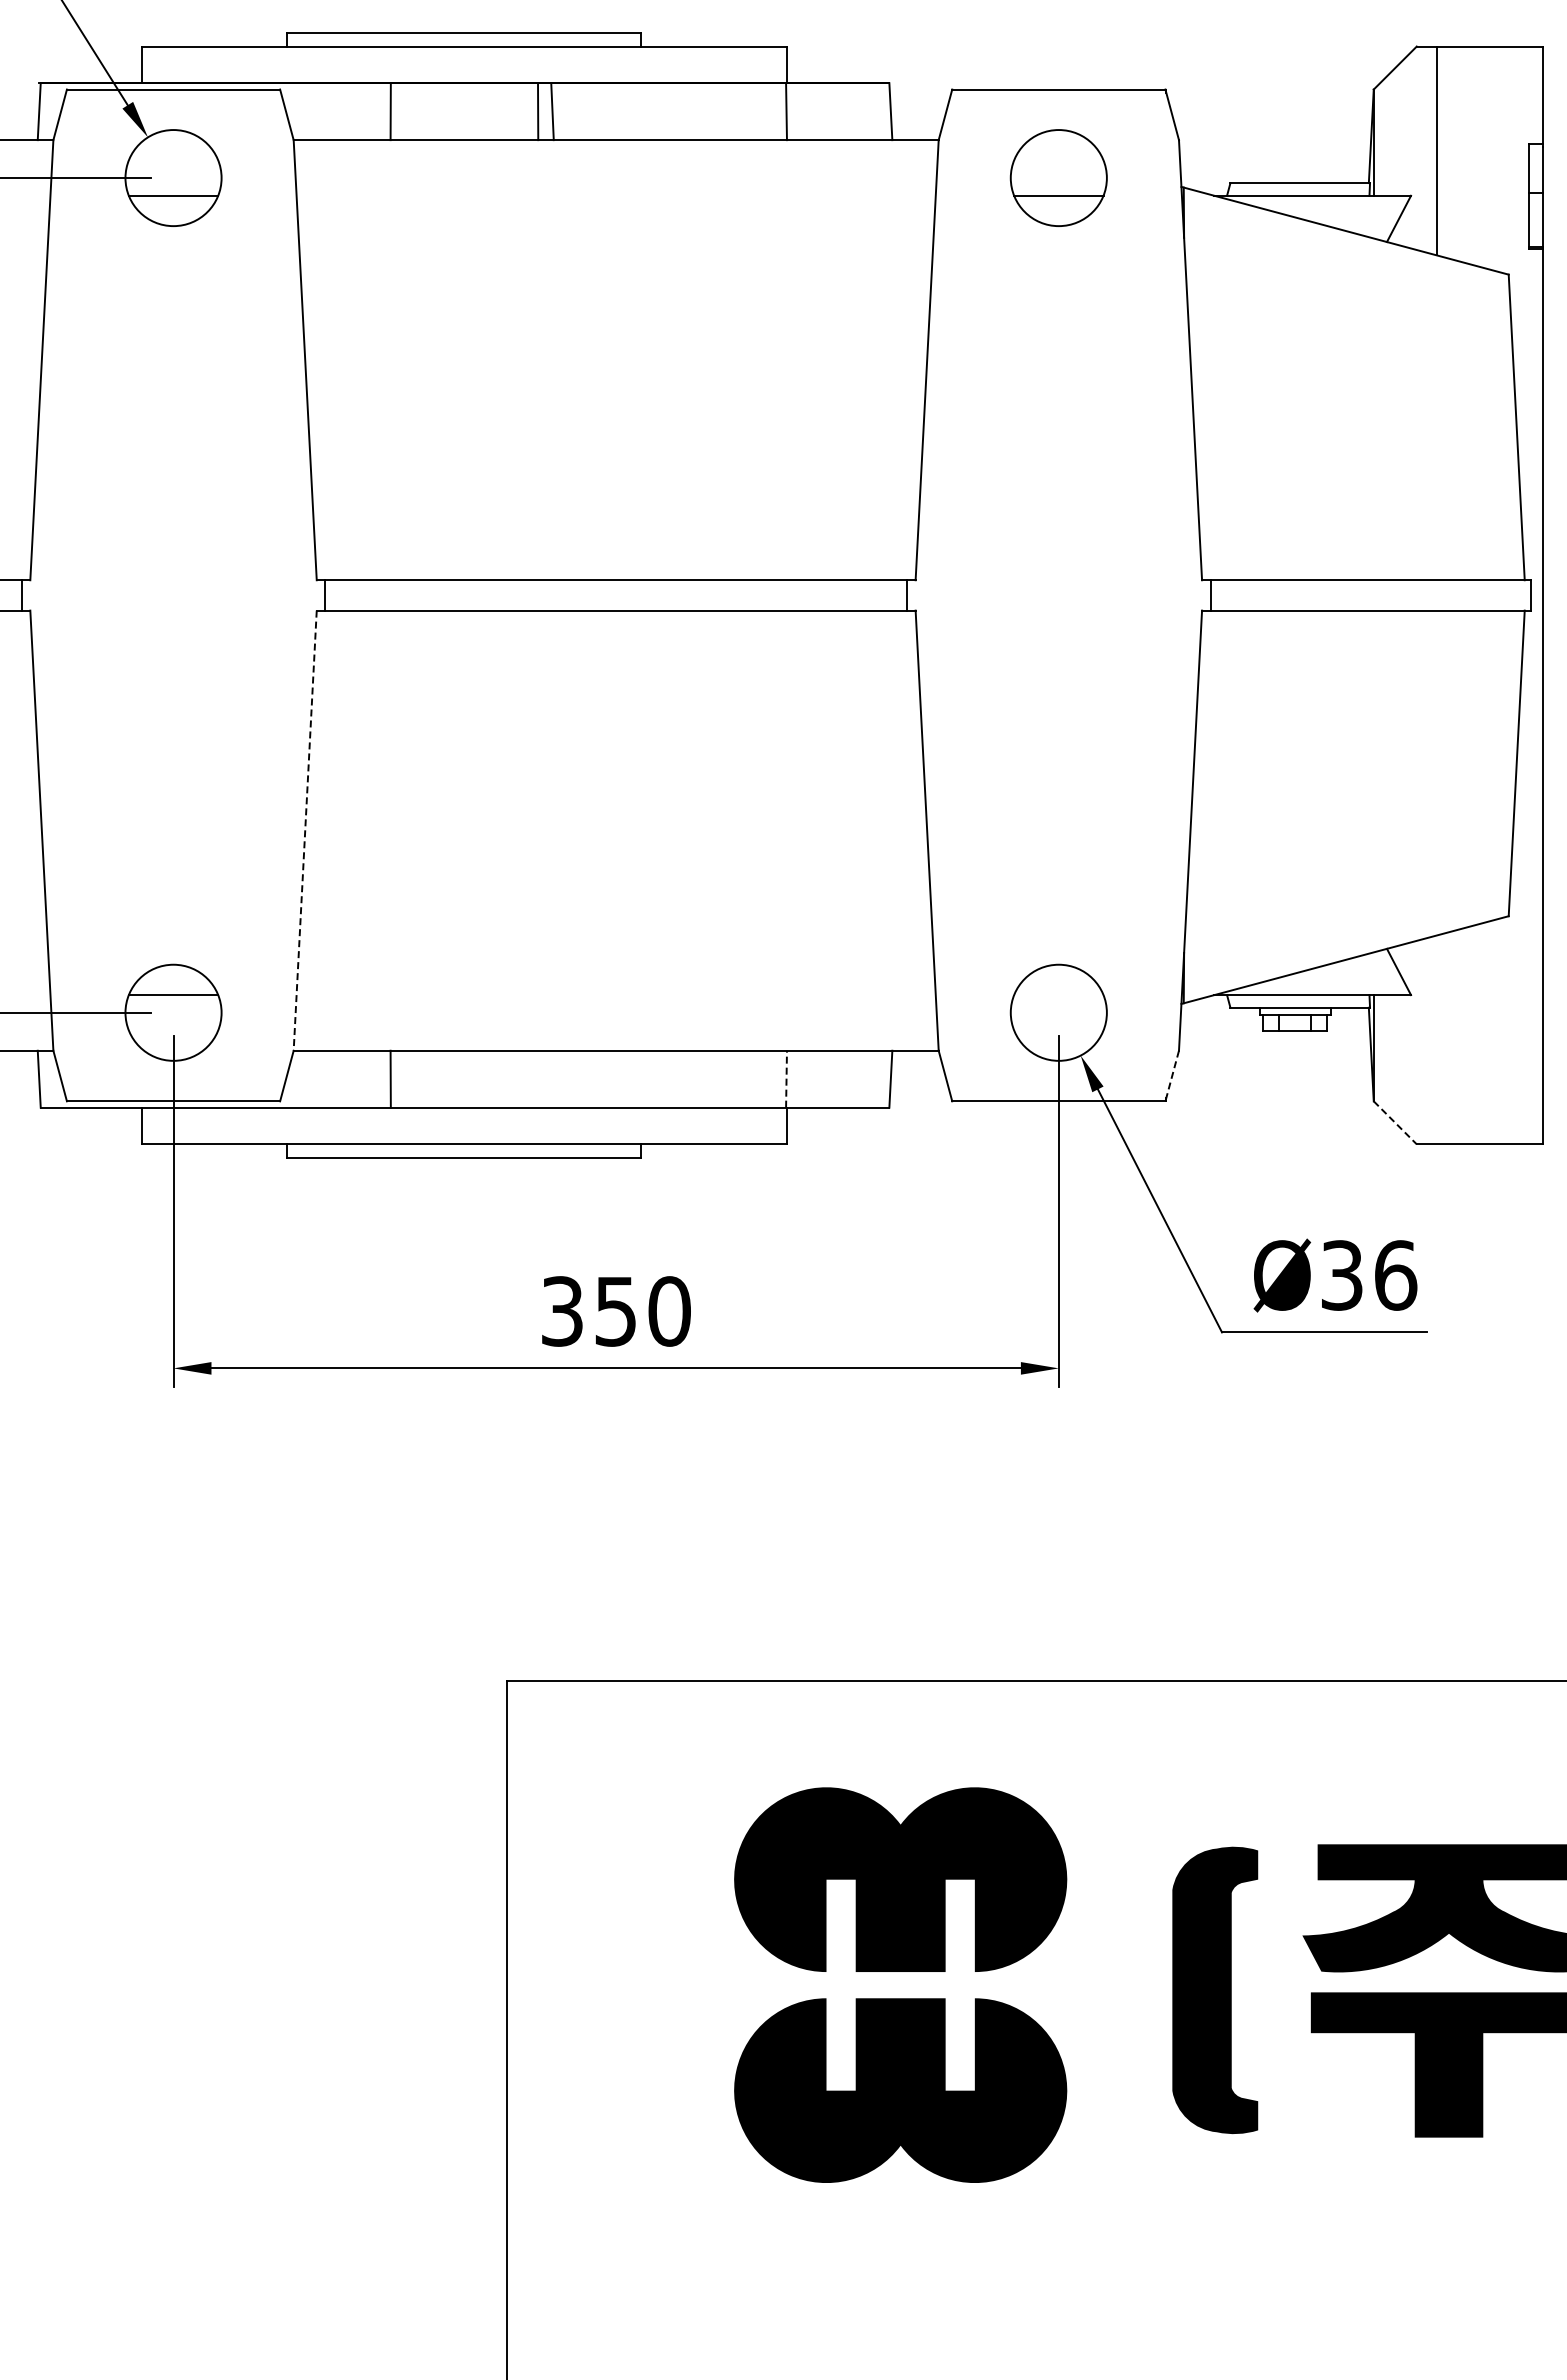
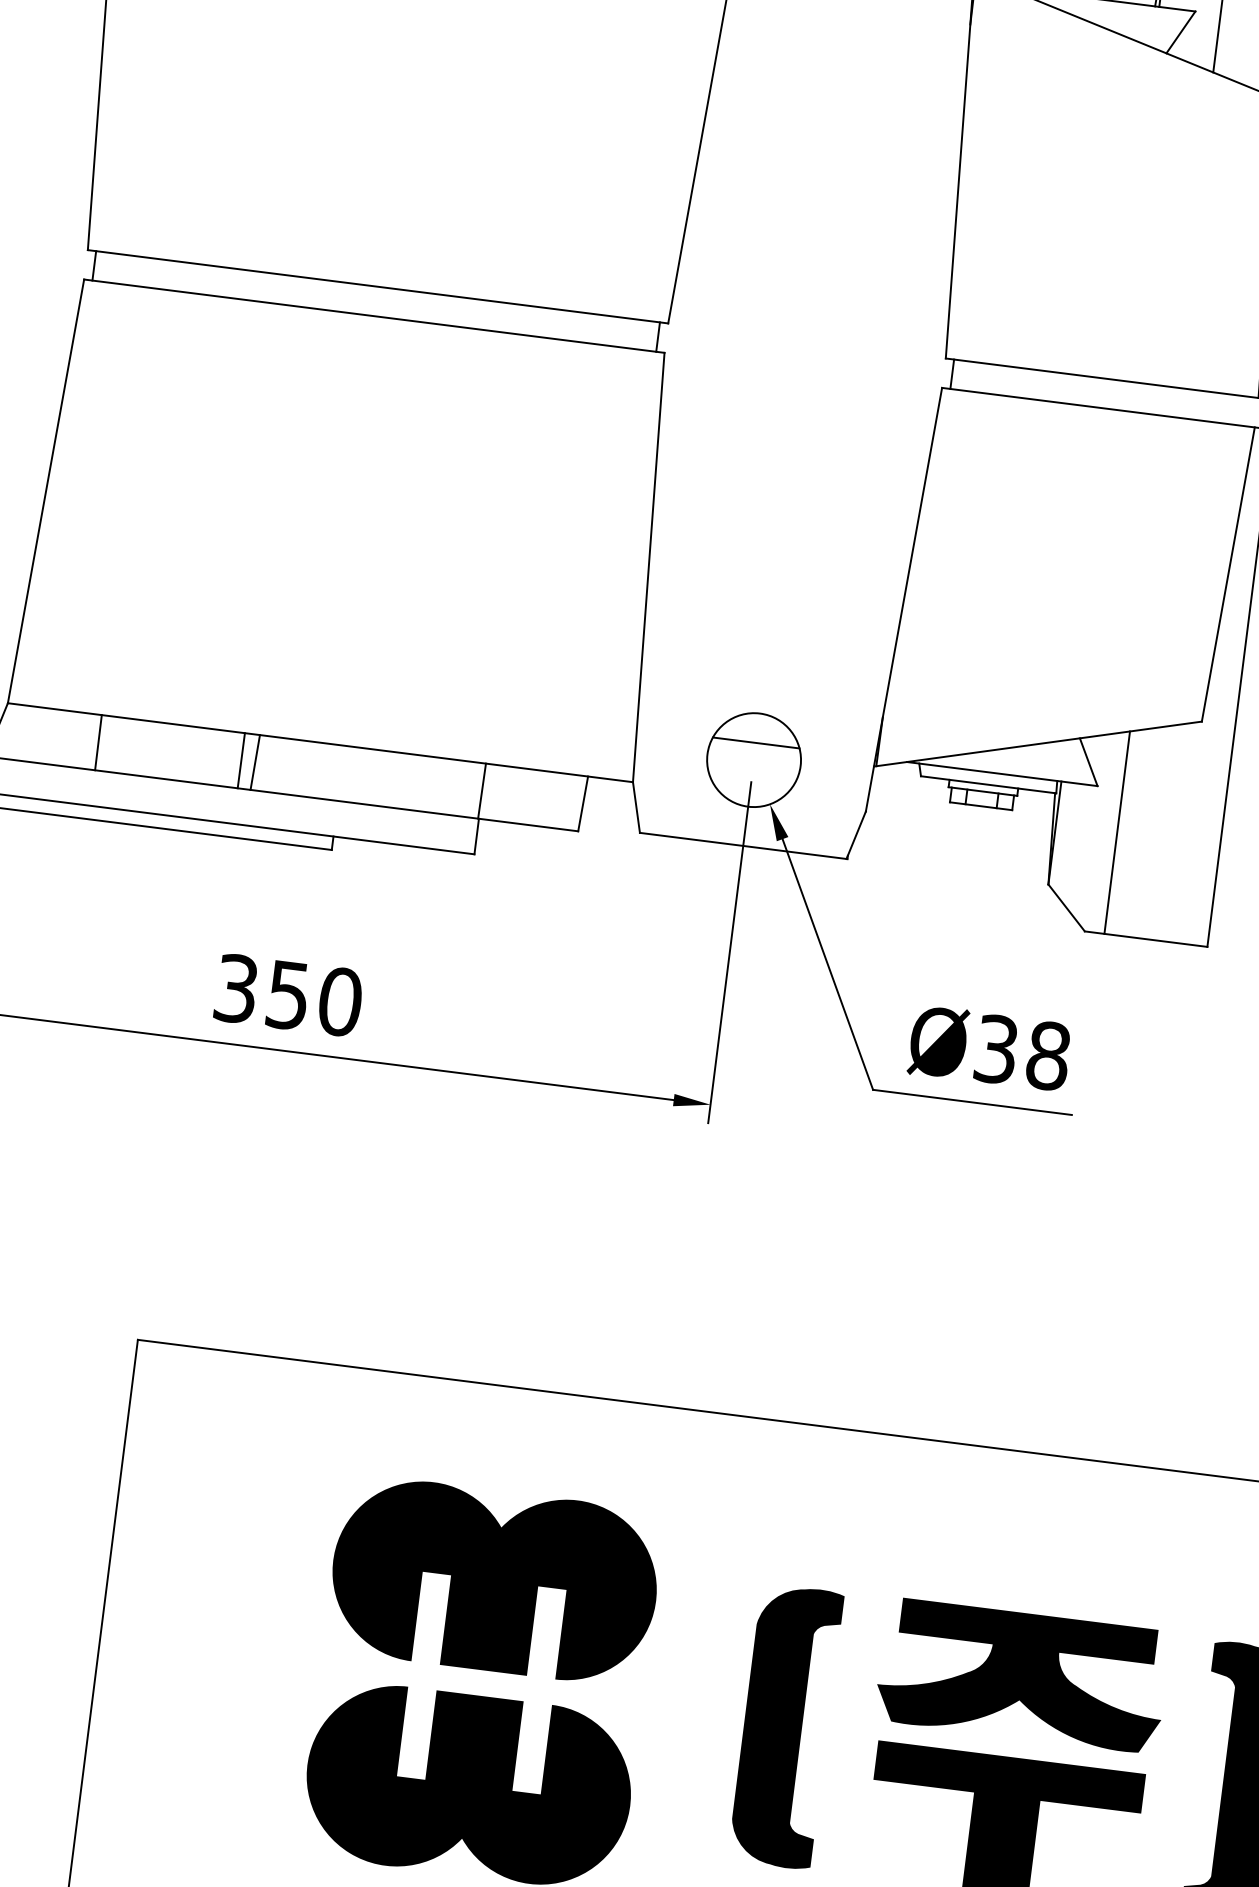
line: (305, 831) -> (46, 492), dashed -> solid
line: (1058, 995) -> (755, 743), added
line: (1436, 1039) -> (1116, 832), added
line: (1172, 1076) -> (856, 835), dashed -> solid
line: (538, 1078) -> (241, 760), added
line: (552, 1078) -> (255, 761), added
line: (786, 1078) -> (482, 790), dashed -> solid
line: (1395, 1123) -> (1066, 908), dashed -> solid
text: (1395, 1275) -> (1048, 1055), Ø36 -> Ø38

